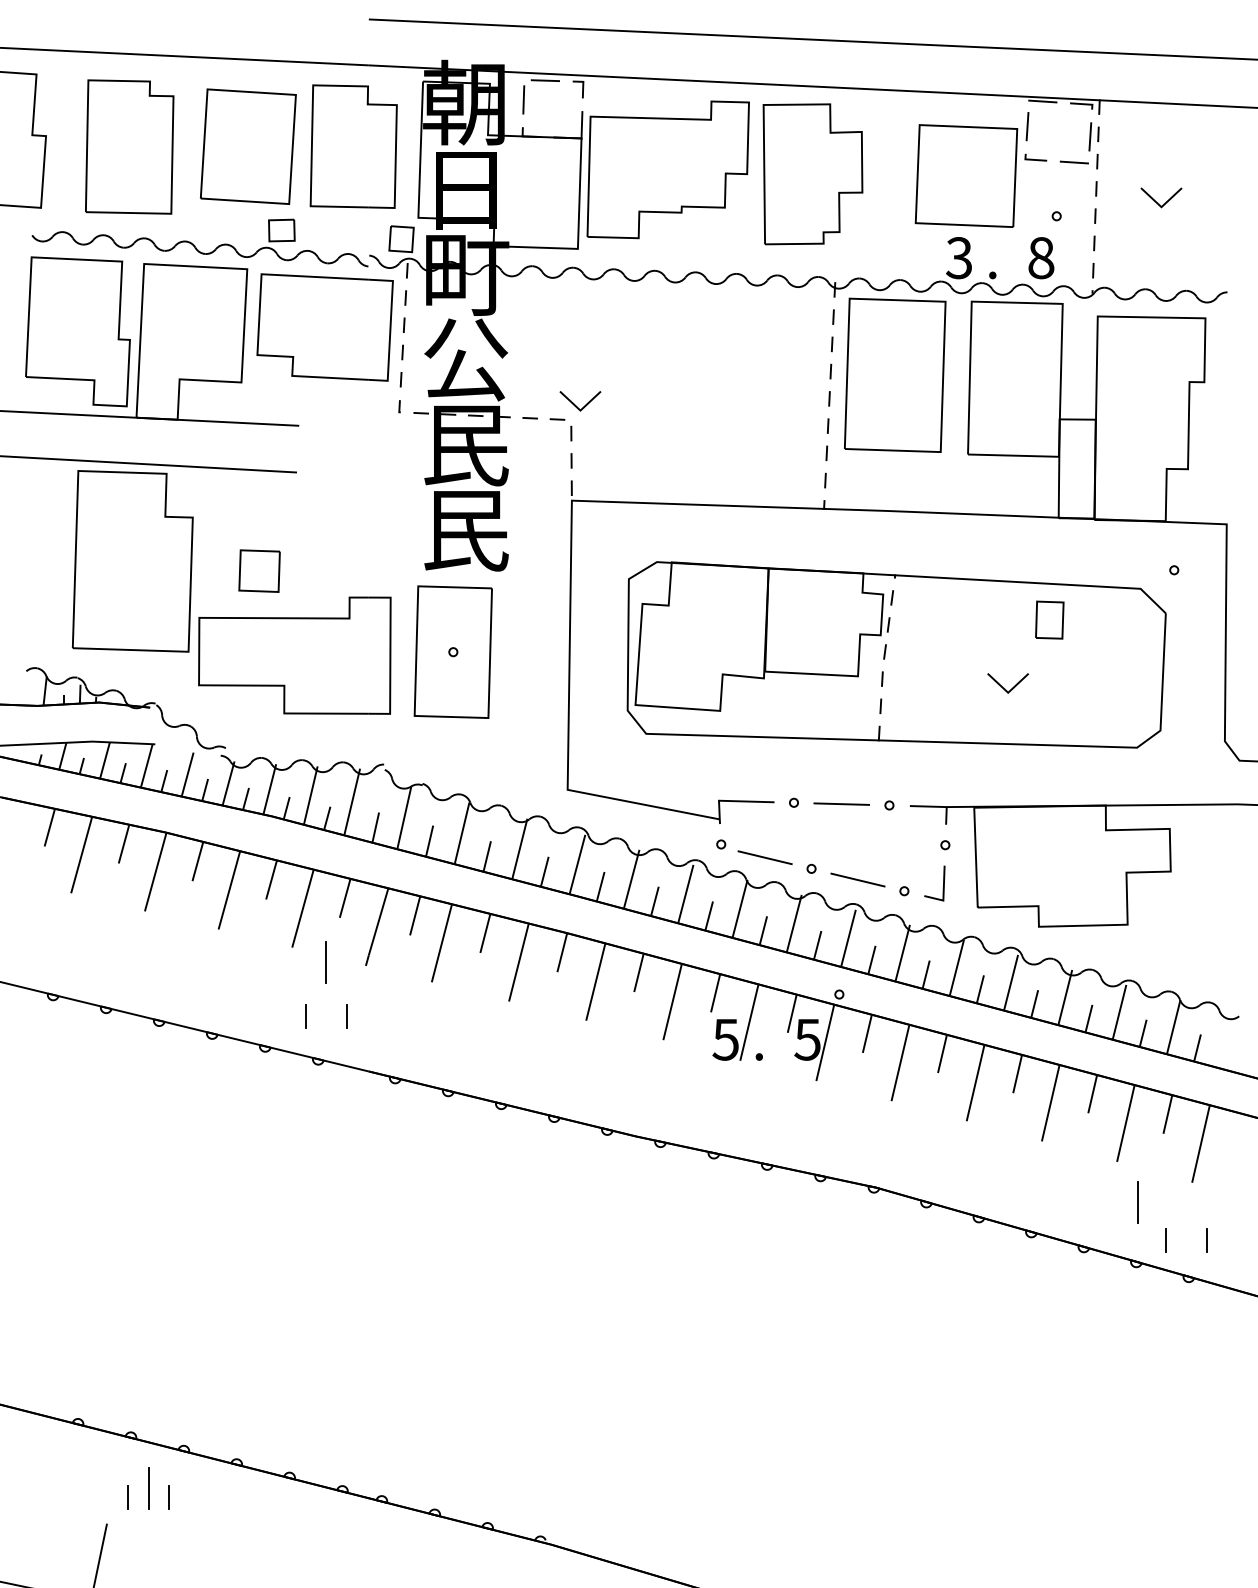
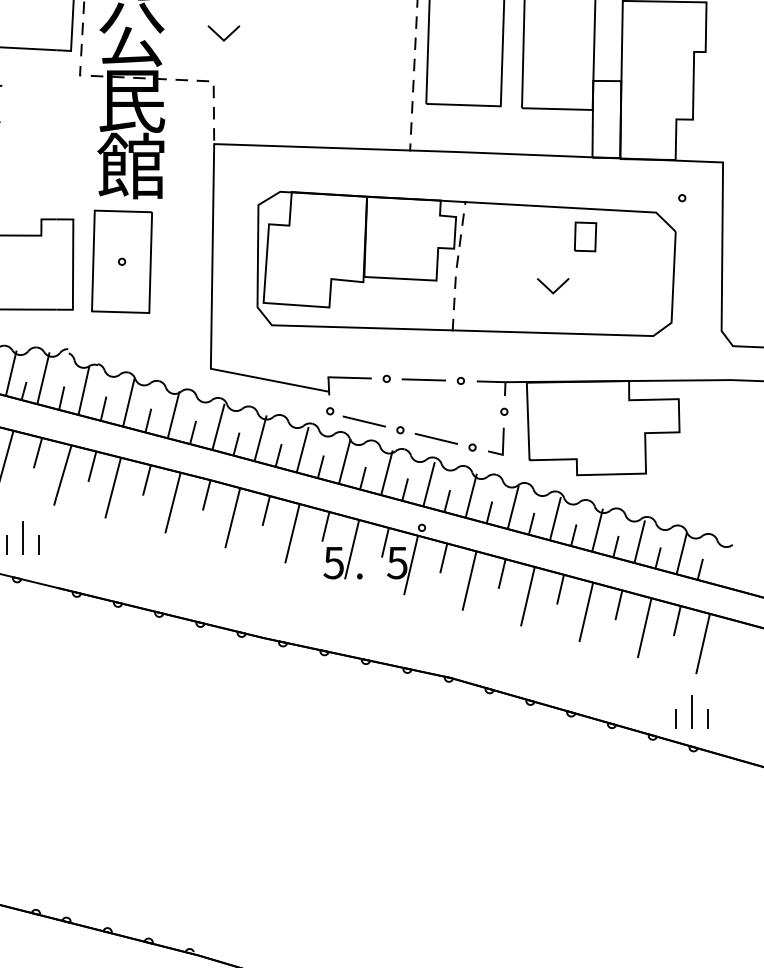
line: (576, 405) -> (220, 36), moved
text: (464, 528) -> (130, 165), 民 -> 館
line: (325, 962) -> (22, 537), moved
line: (1137, 1202) -> (691, 712), moved

